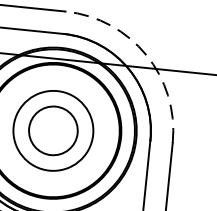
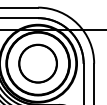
arc: (145, 55) -> (77, 24), dashed -> solid
circle: (54, 130) -> (38, 63), size x1.67

